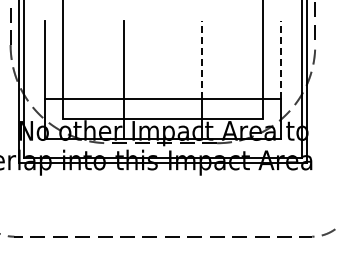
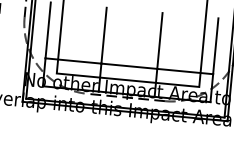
line: (202, 59) -> (160, 40), dashed -> solid
line: (280, 59) -> (215, 45), dashed -> solid

